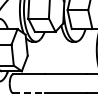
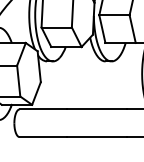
line: (29, 93) -> (43, 137), dashed -> solid

